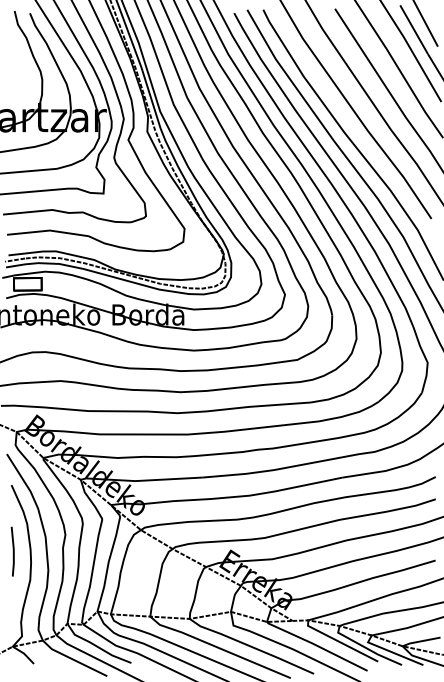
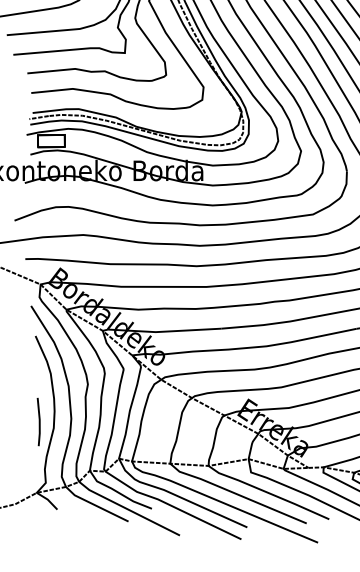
line: (12, 551) -> (38, 421), moved

